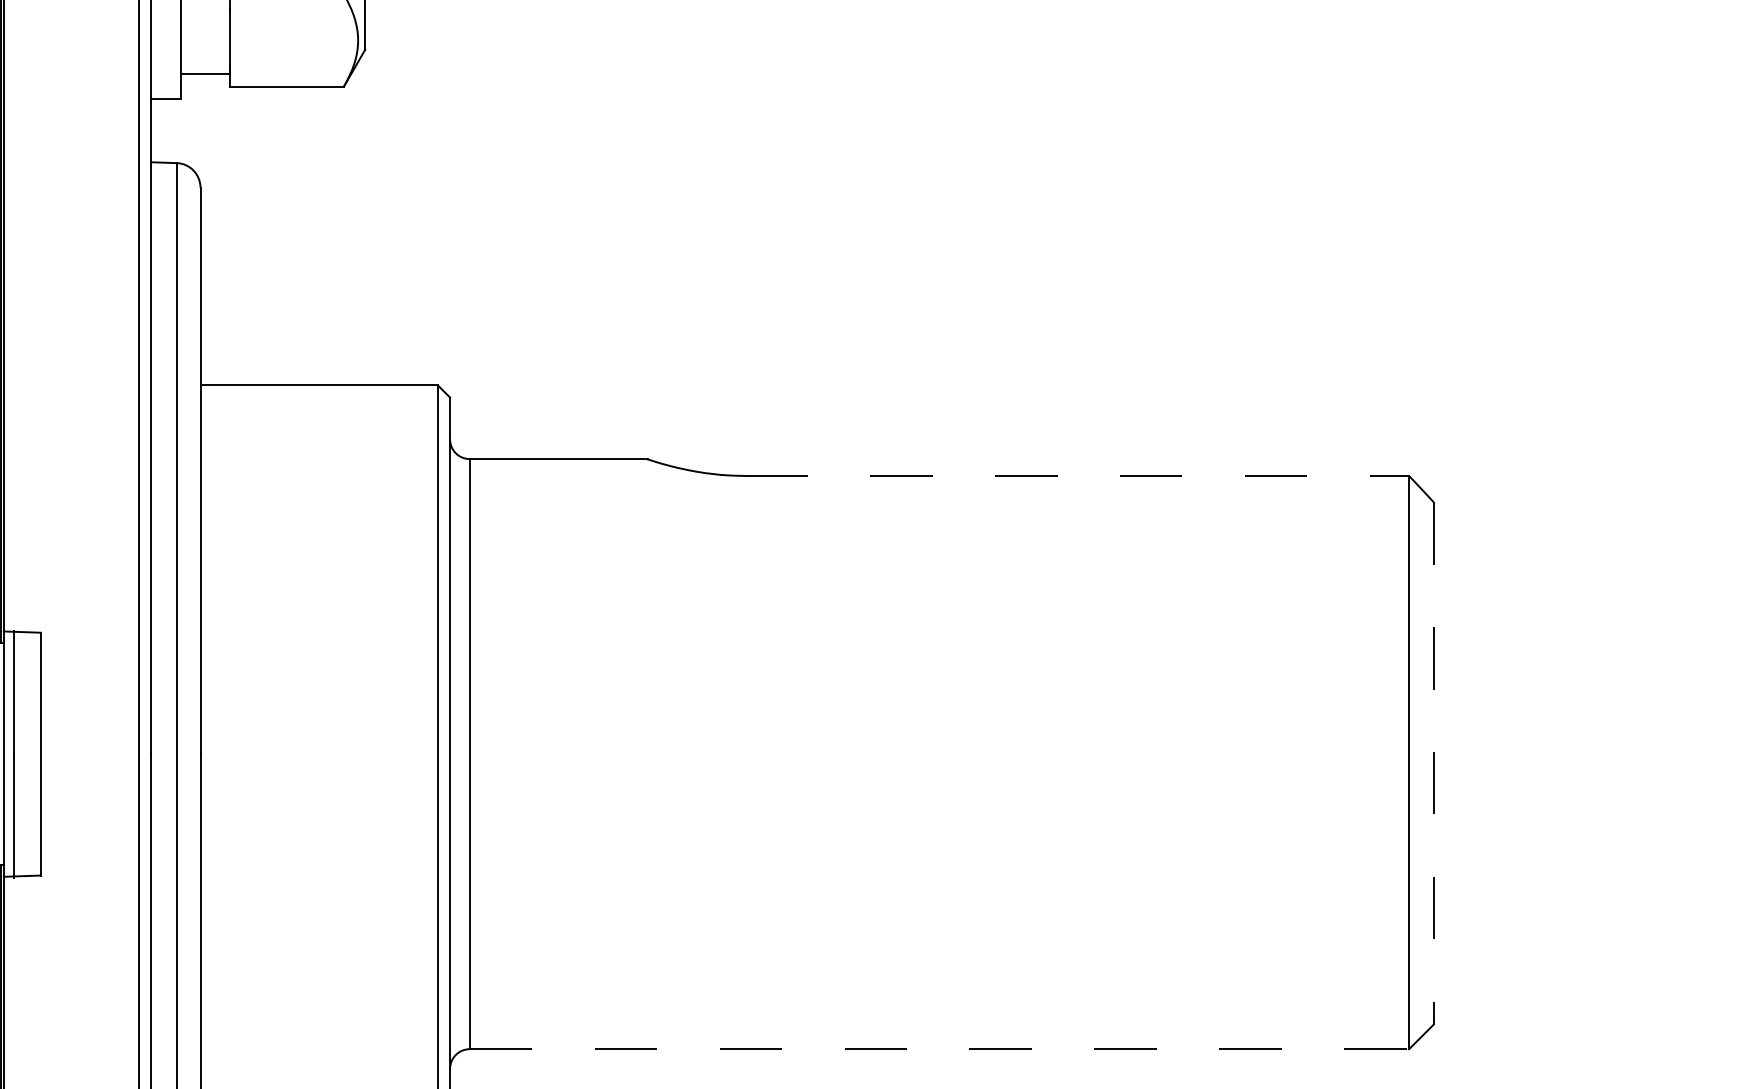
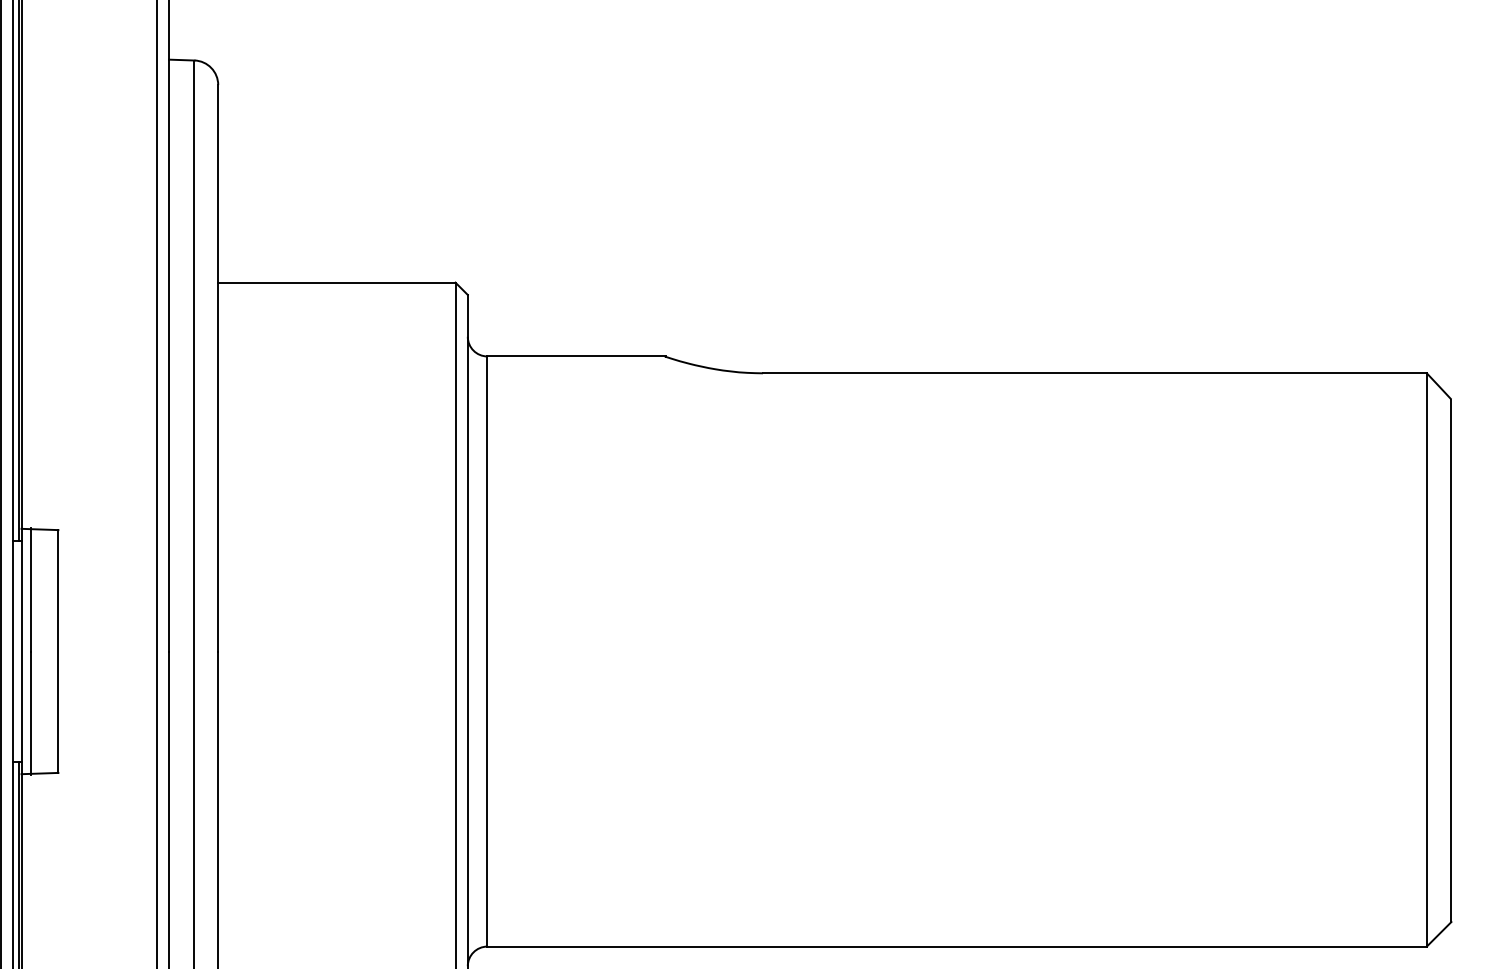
line: (1077, 475) -> (1095, 372), dashed -> solid
line: (1433, 763) -> (1451, 660), dashed -> solid
line: (939, 1049) -> (957, 946), dashed -> solid

